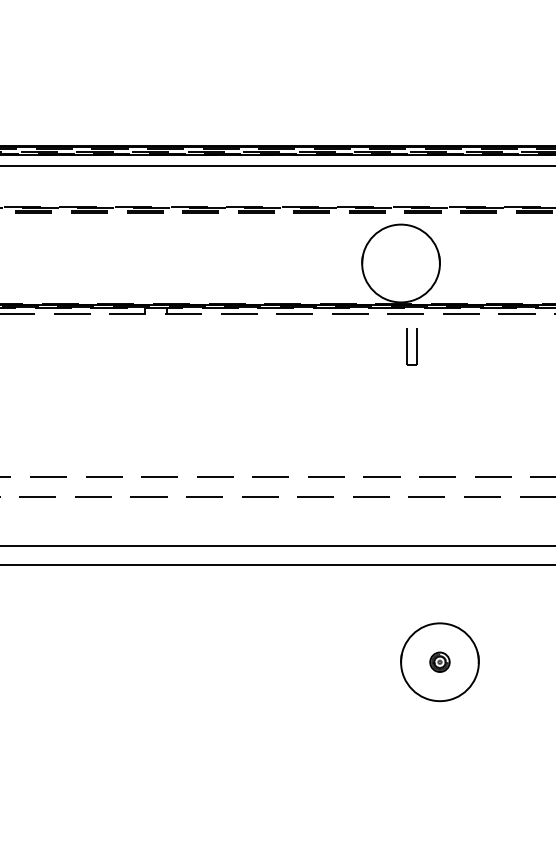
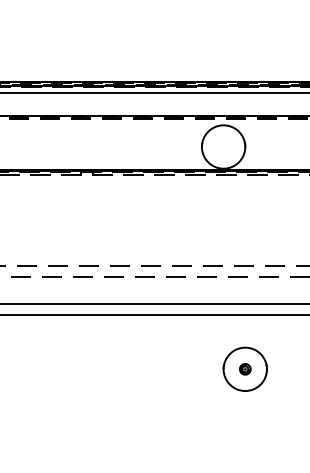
part: (411, 346) -> (229, 193), removed

